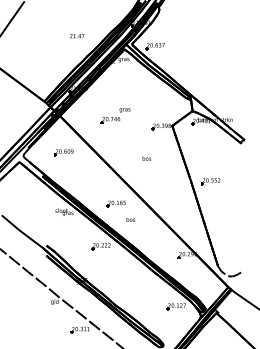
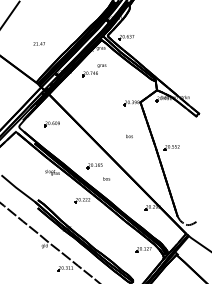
text: (77, 36) -> (39, 44), moved
part: (115, 115) -> (94, 70), moved
text: (146, 158) -> (129, 136), moved

